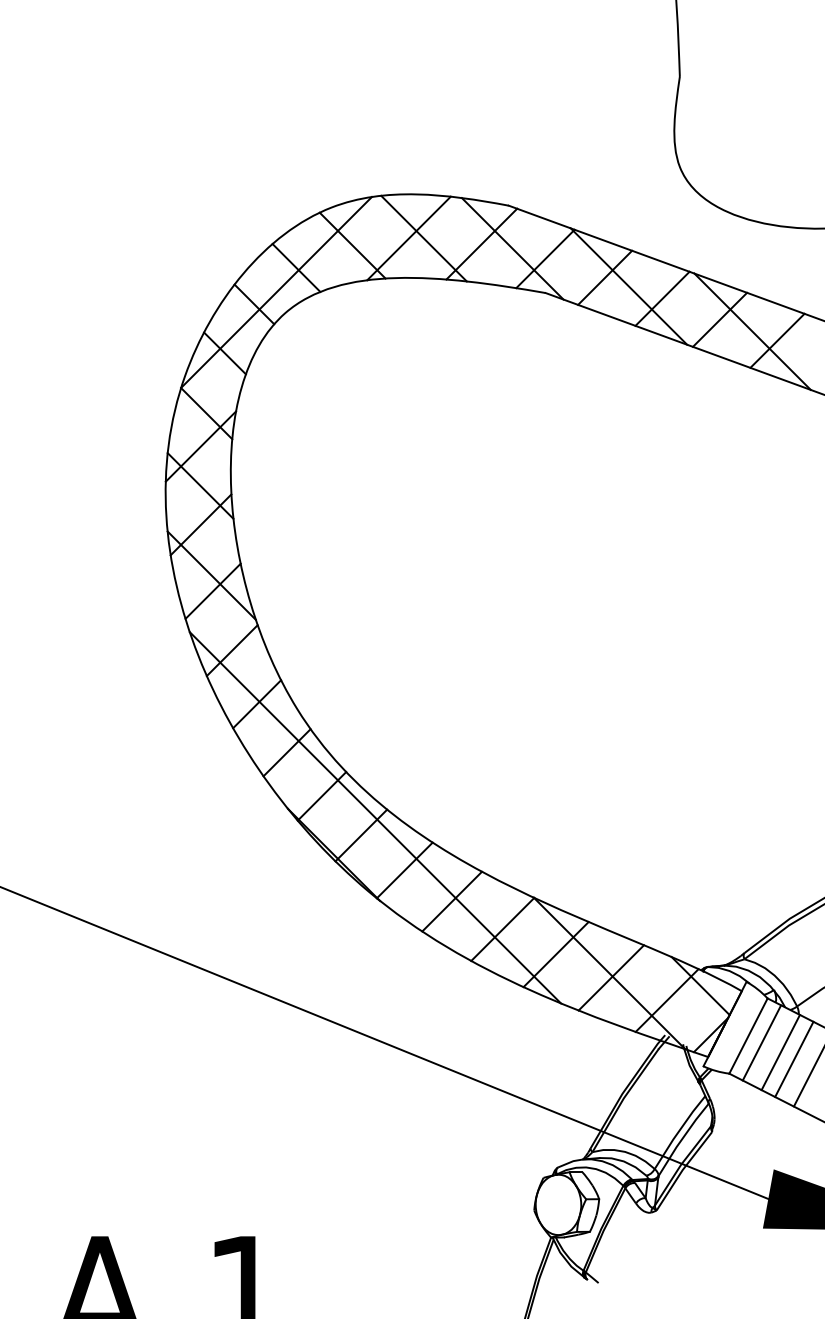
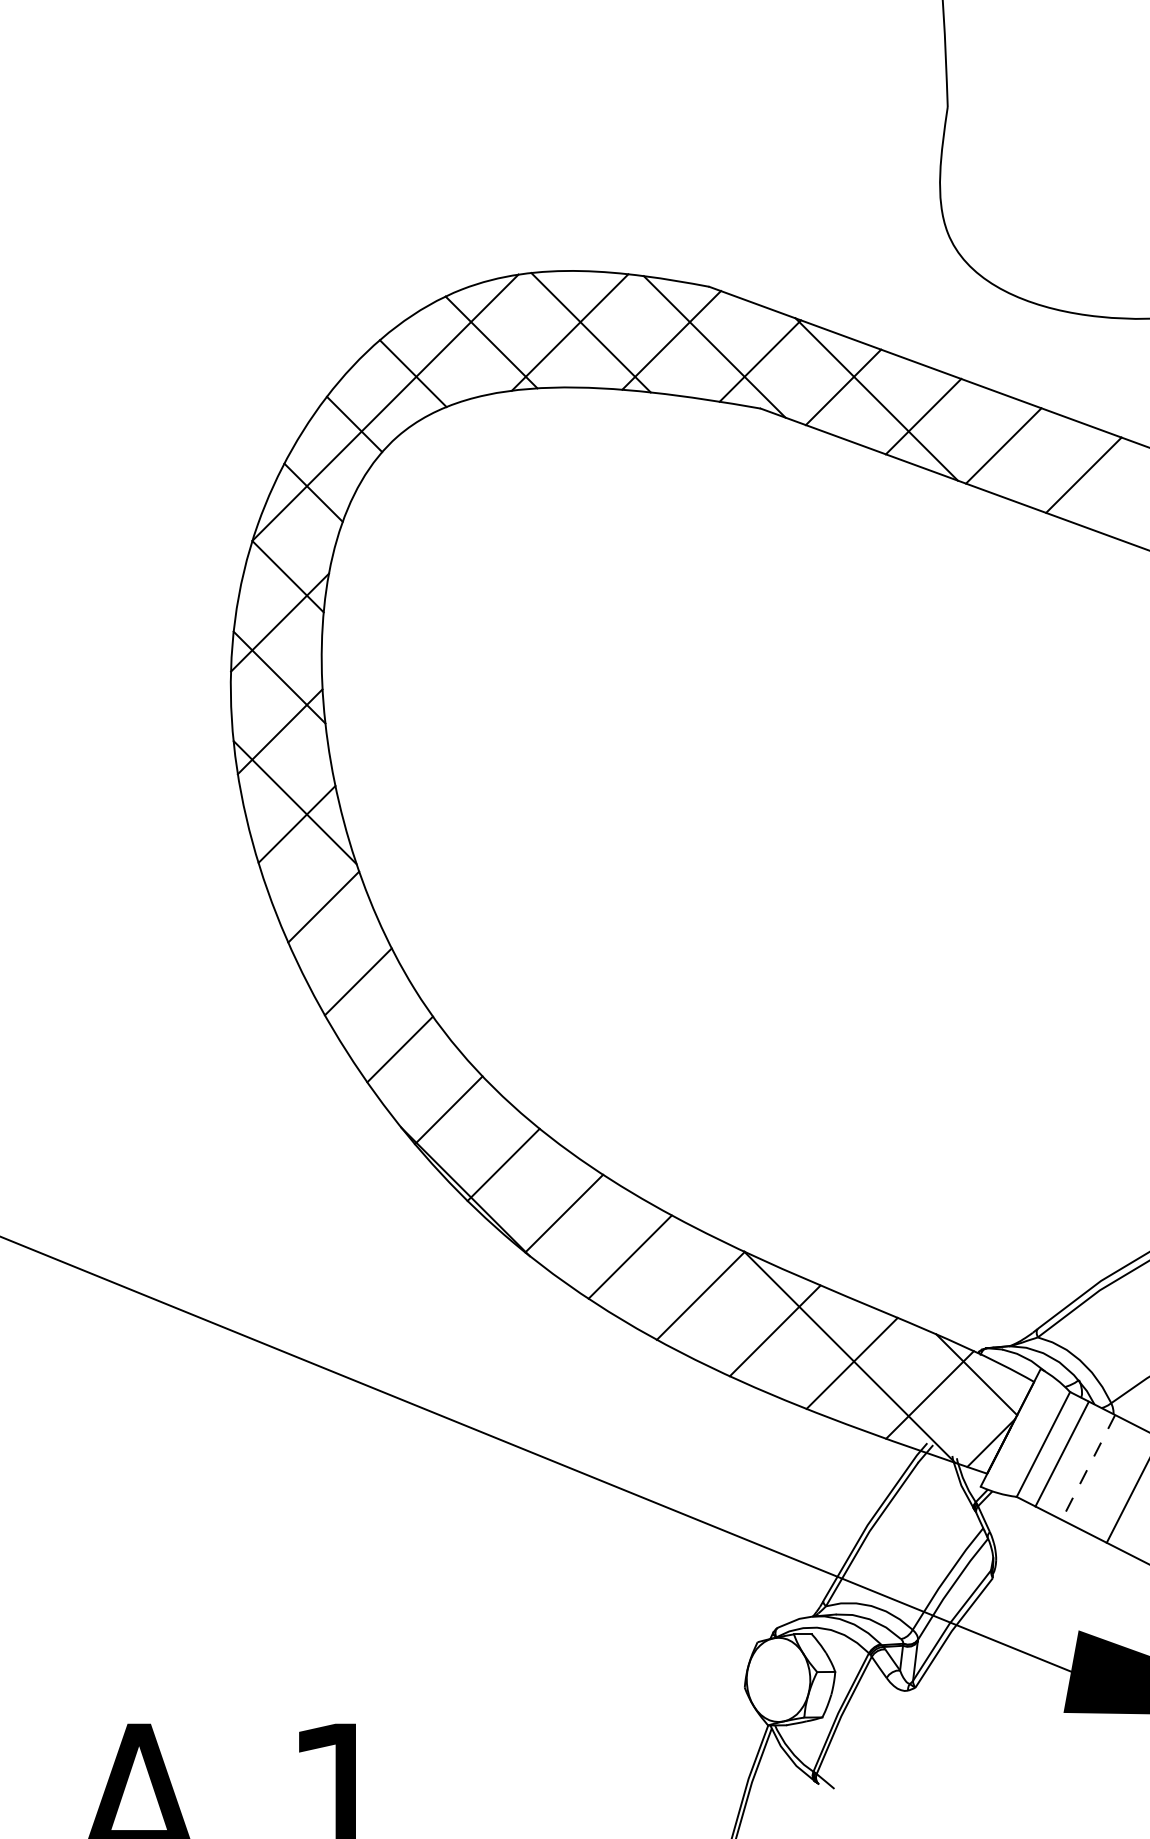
line: (752, 331) -> (1049, 462), removed
line: (375, 817) -> (523, 1139), removed
line: (780, 1052) -> (1088, 1467), solid -> dashed
line: (794, 1058) -> (1107, 1475), removed

